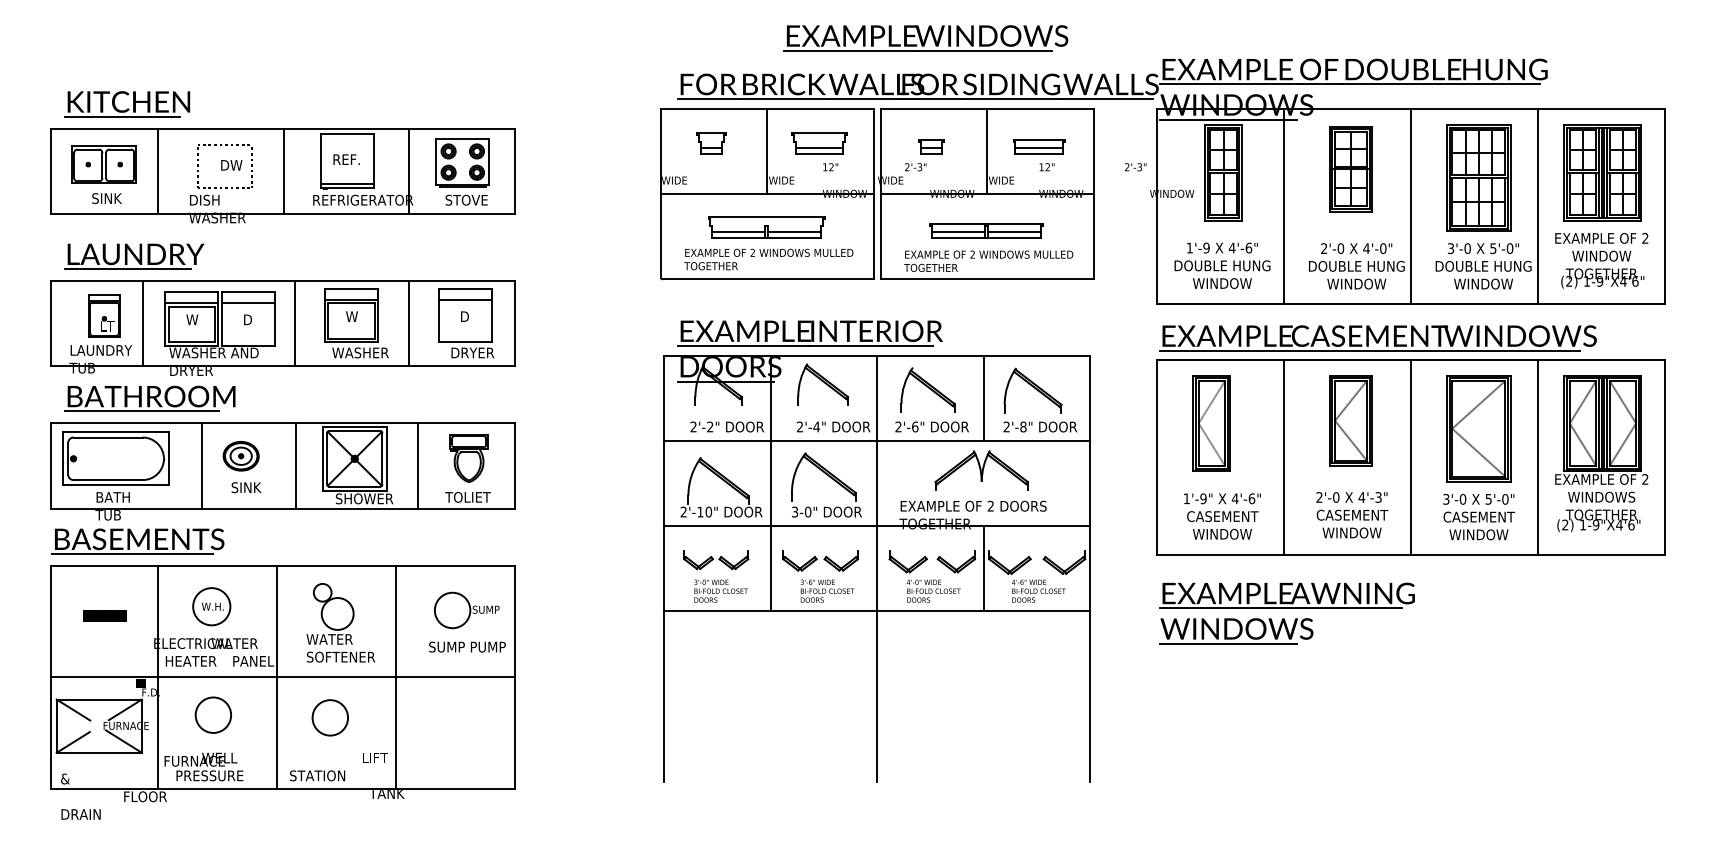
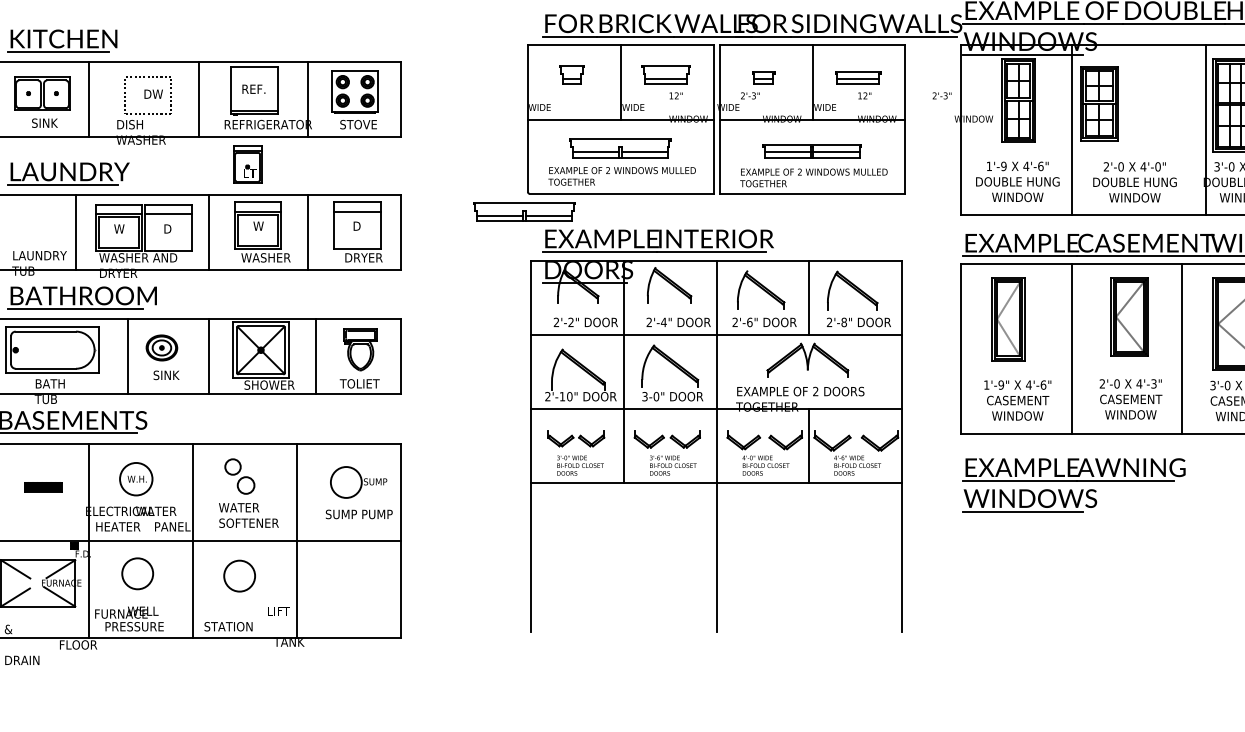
part: (1350, 169) -> (1098, 103), moved
line: (1410, 206) -> (1205, 130), moved
part: (656, 300) -> (524, 212), added
part: (104, 315) -> (247, 164), moved
circle: (337, 613) -> (245, 485), size x0.6

